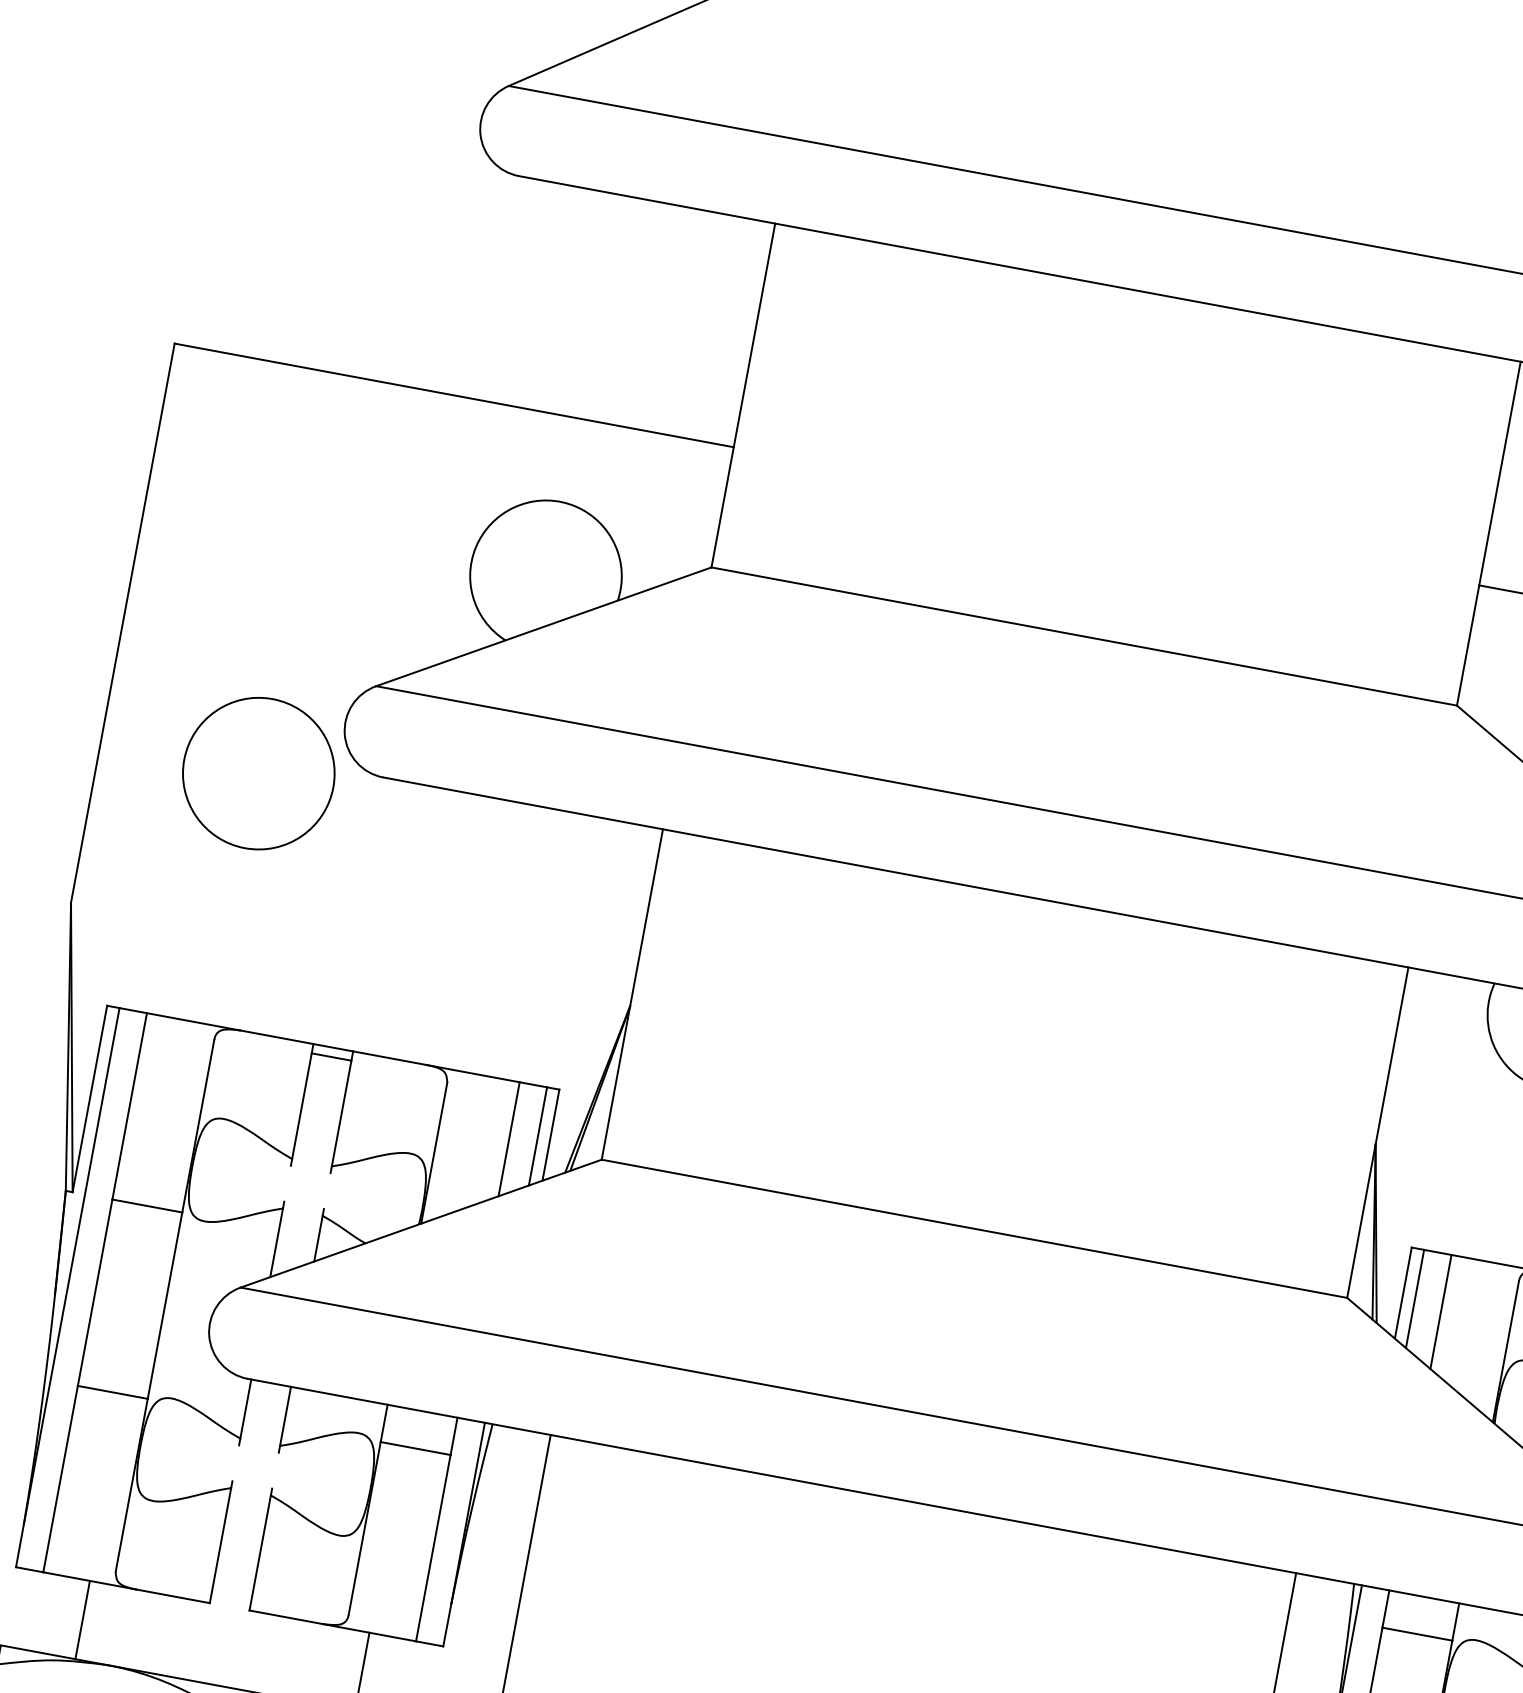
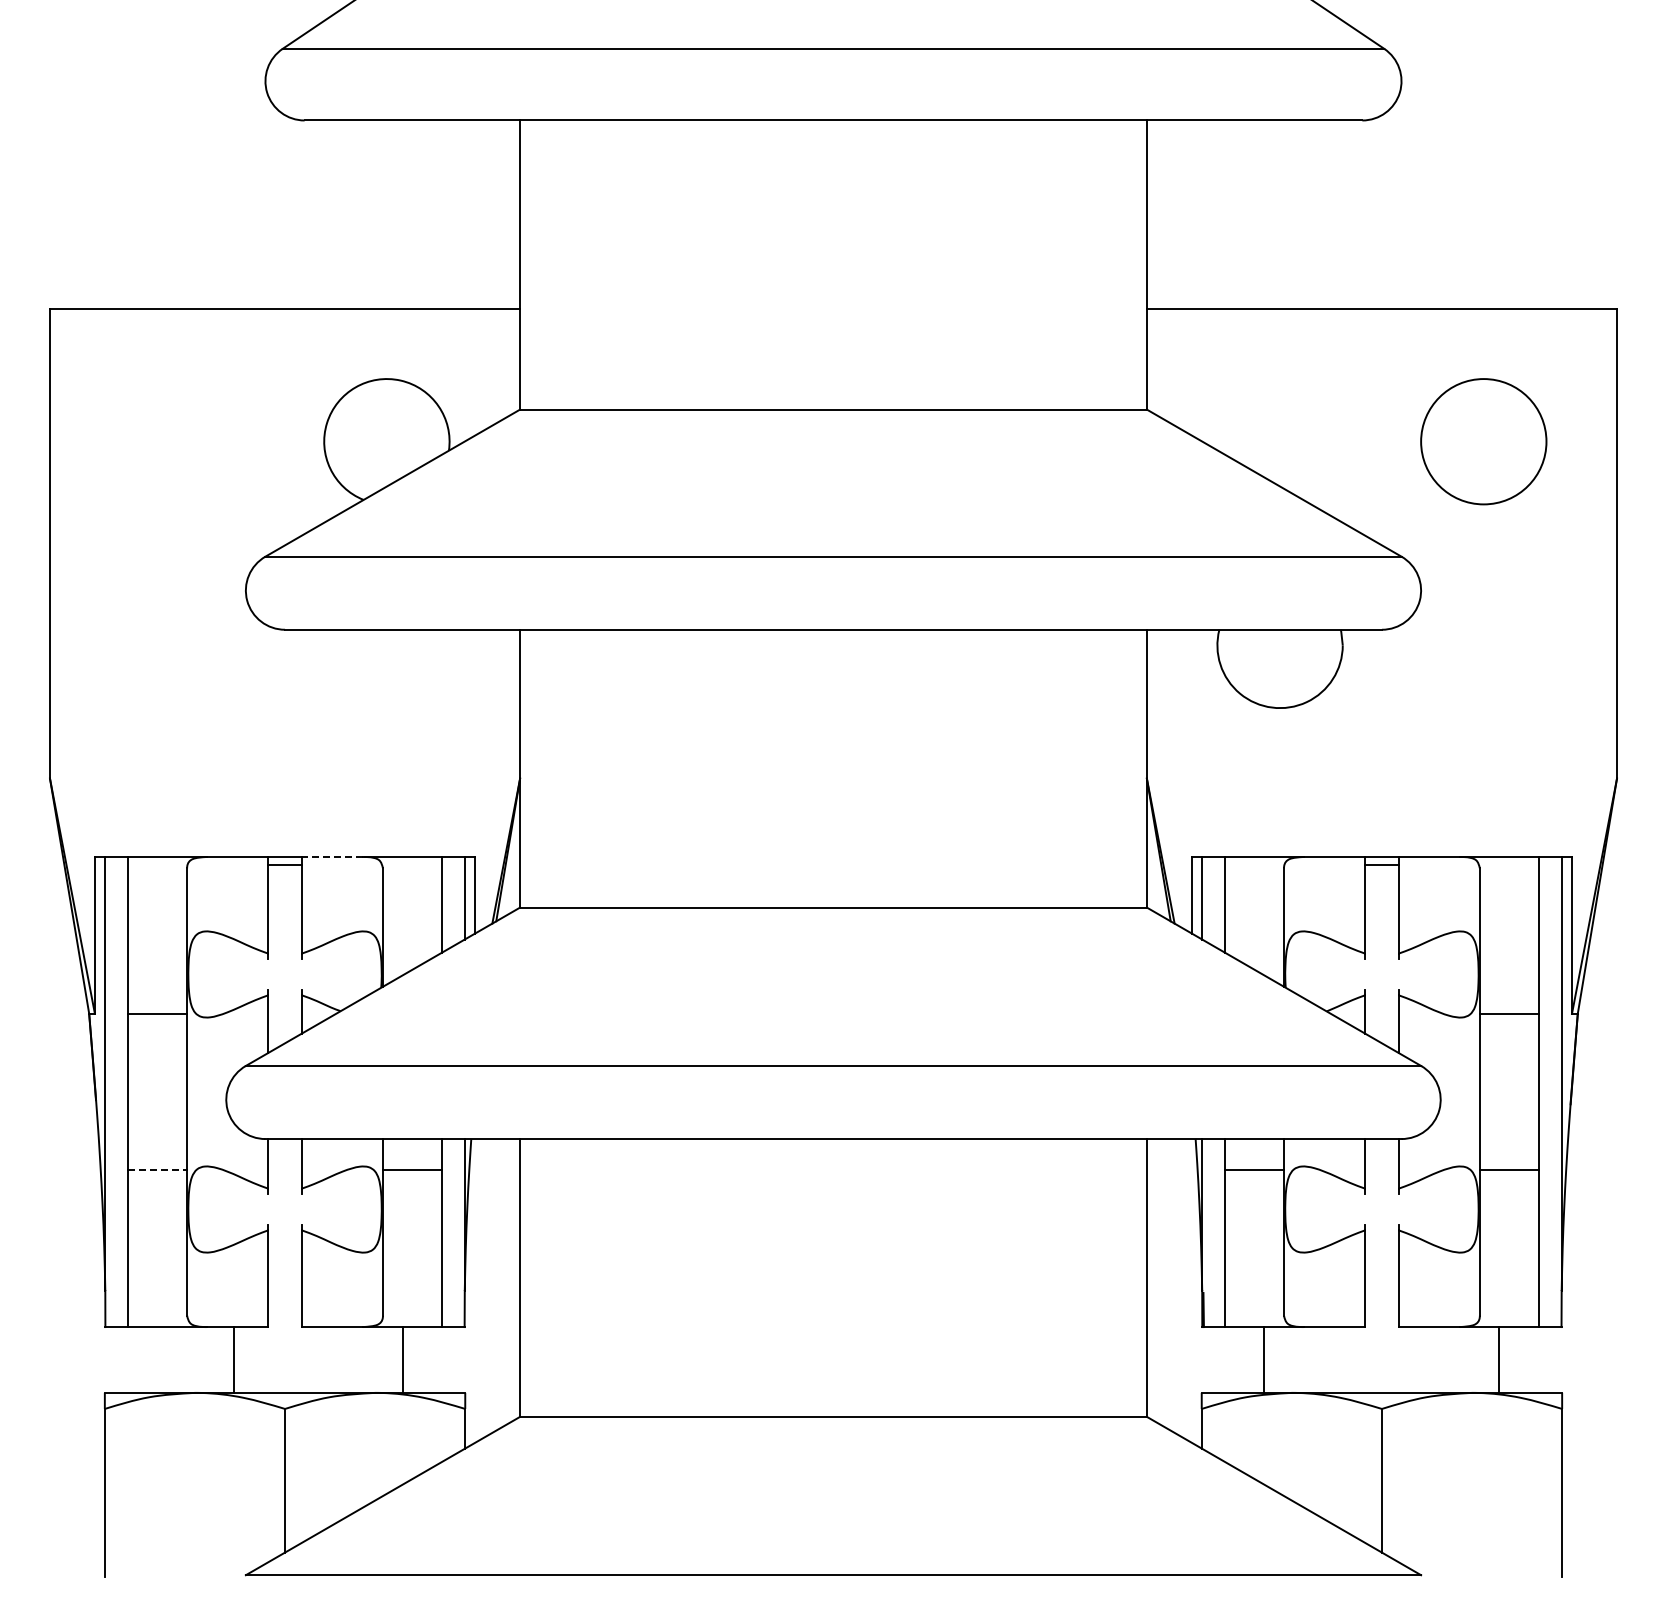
circle: (258, 772) -> (182, 644), removed
line: (389, 1057) -> (332, 856), solid -> dashed
line: (113, 1392) -> (158, 1170), solid -> dashed
line: (82, 1619) -> (233, 1359), moved

